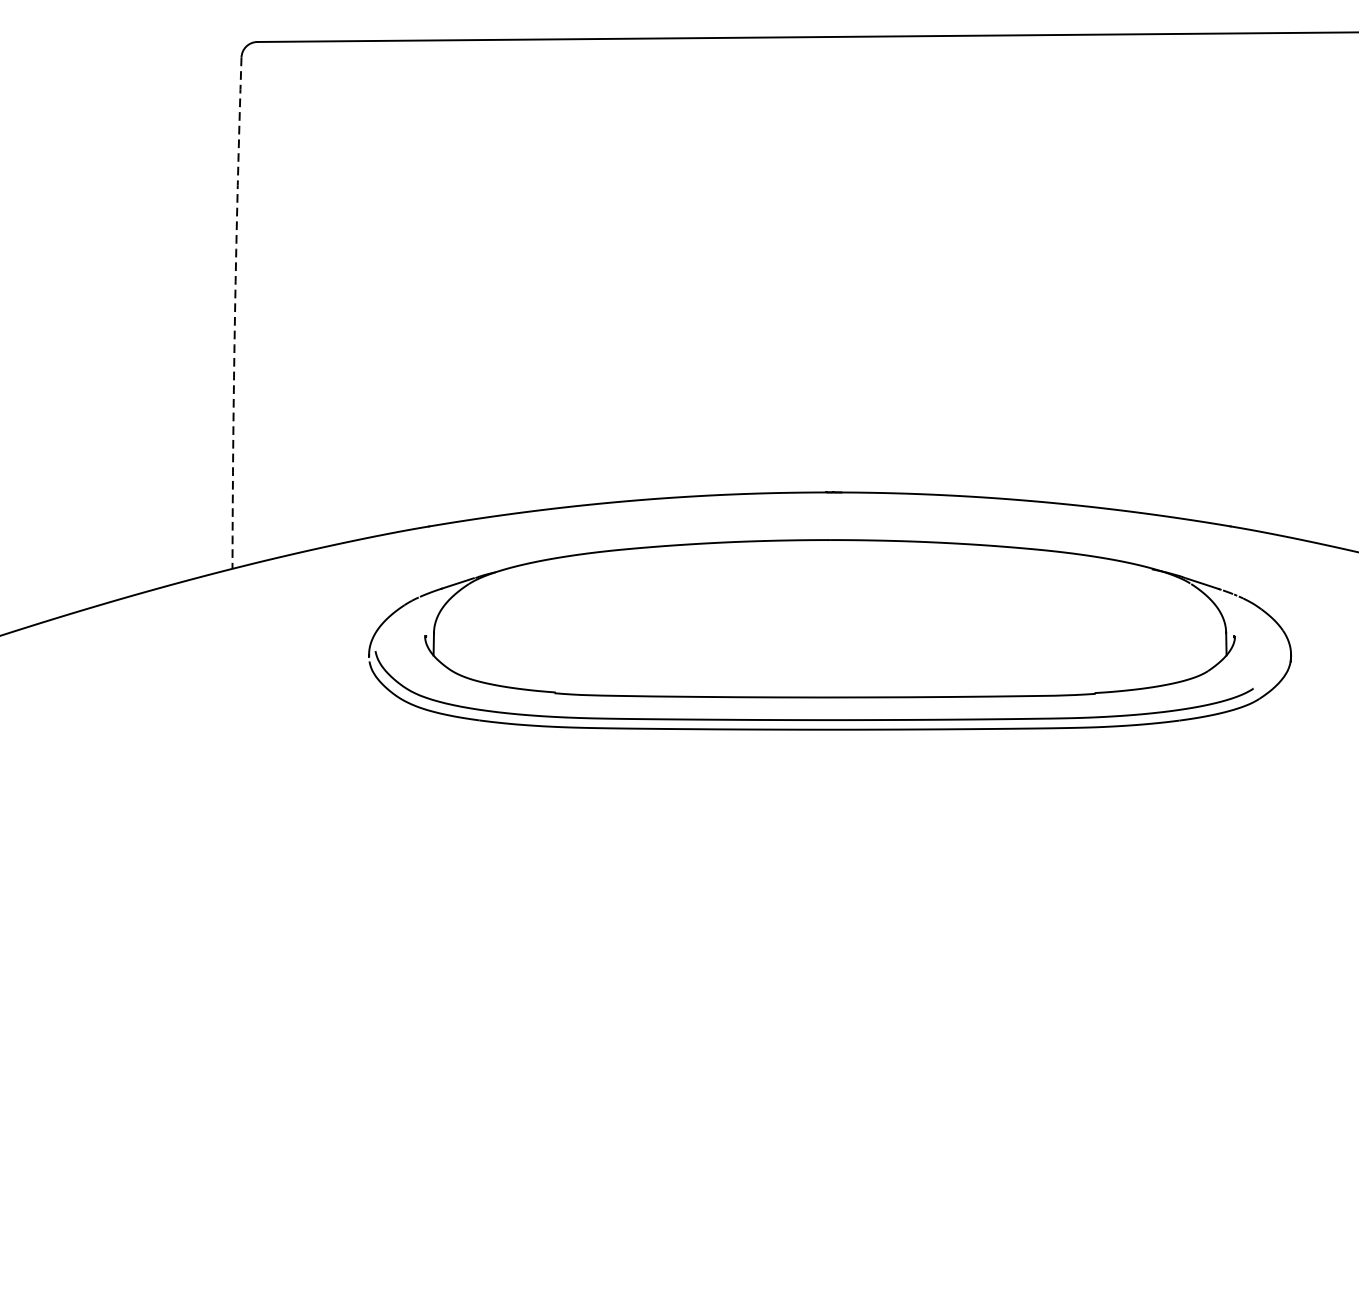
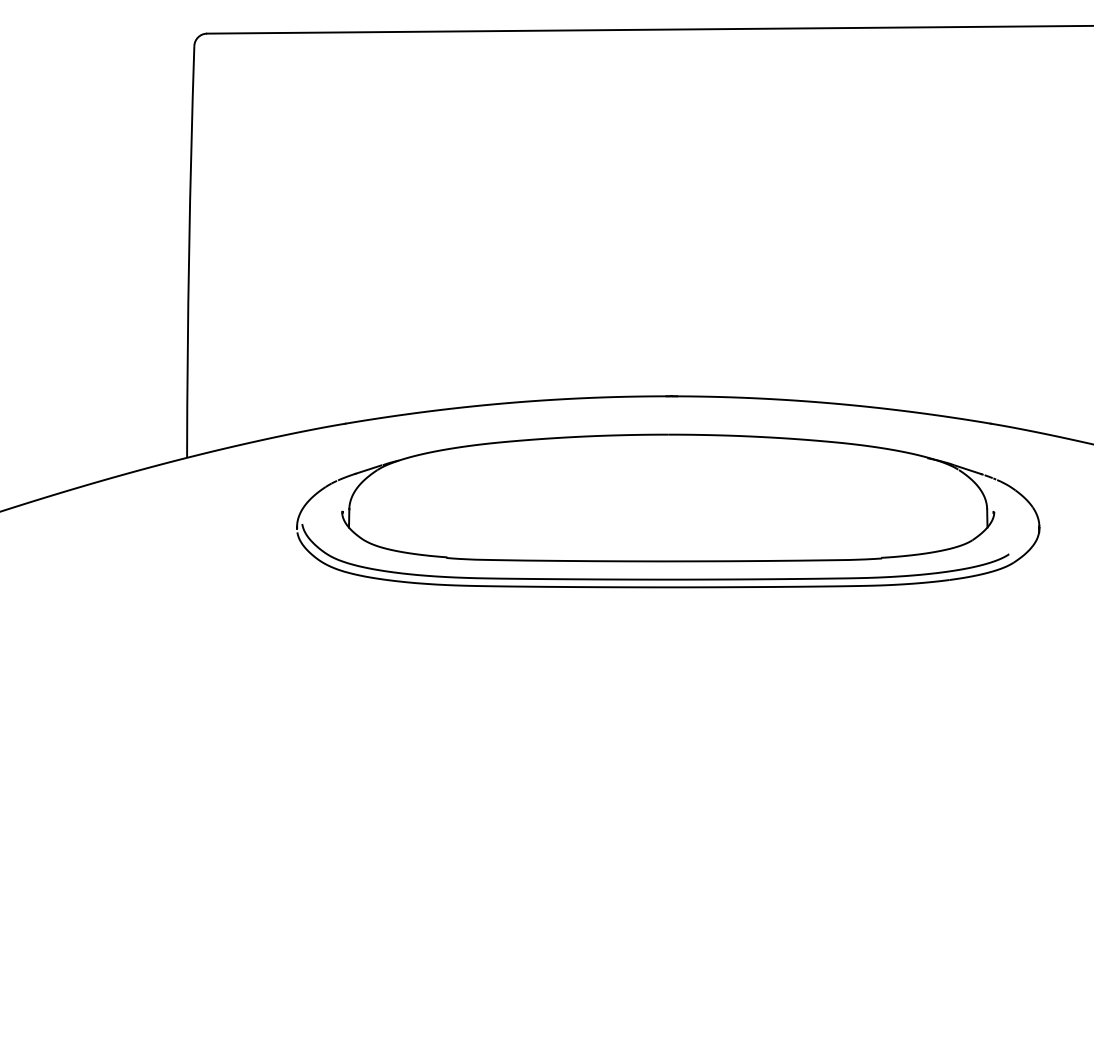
arc: (235, 312) -> (189, 251), dashed -> solid

